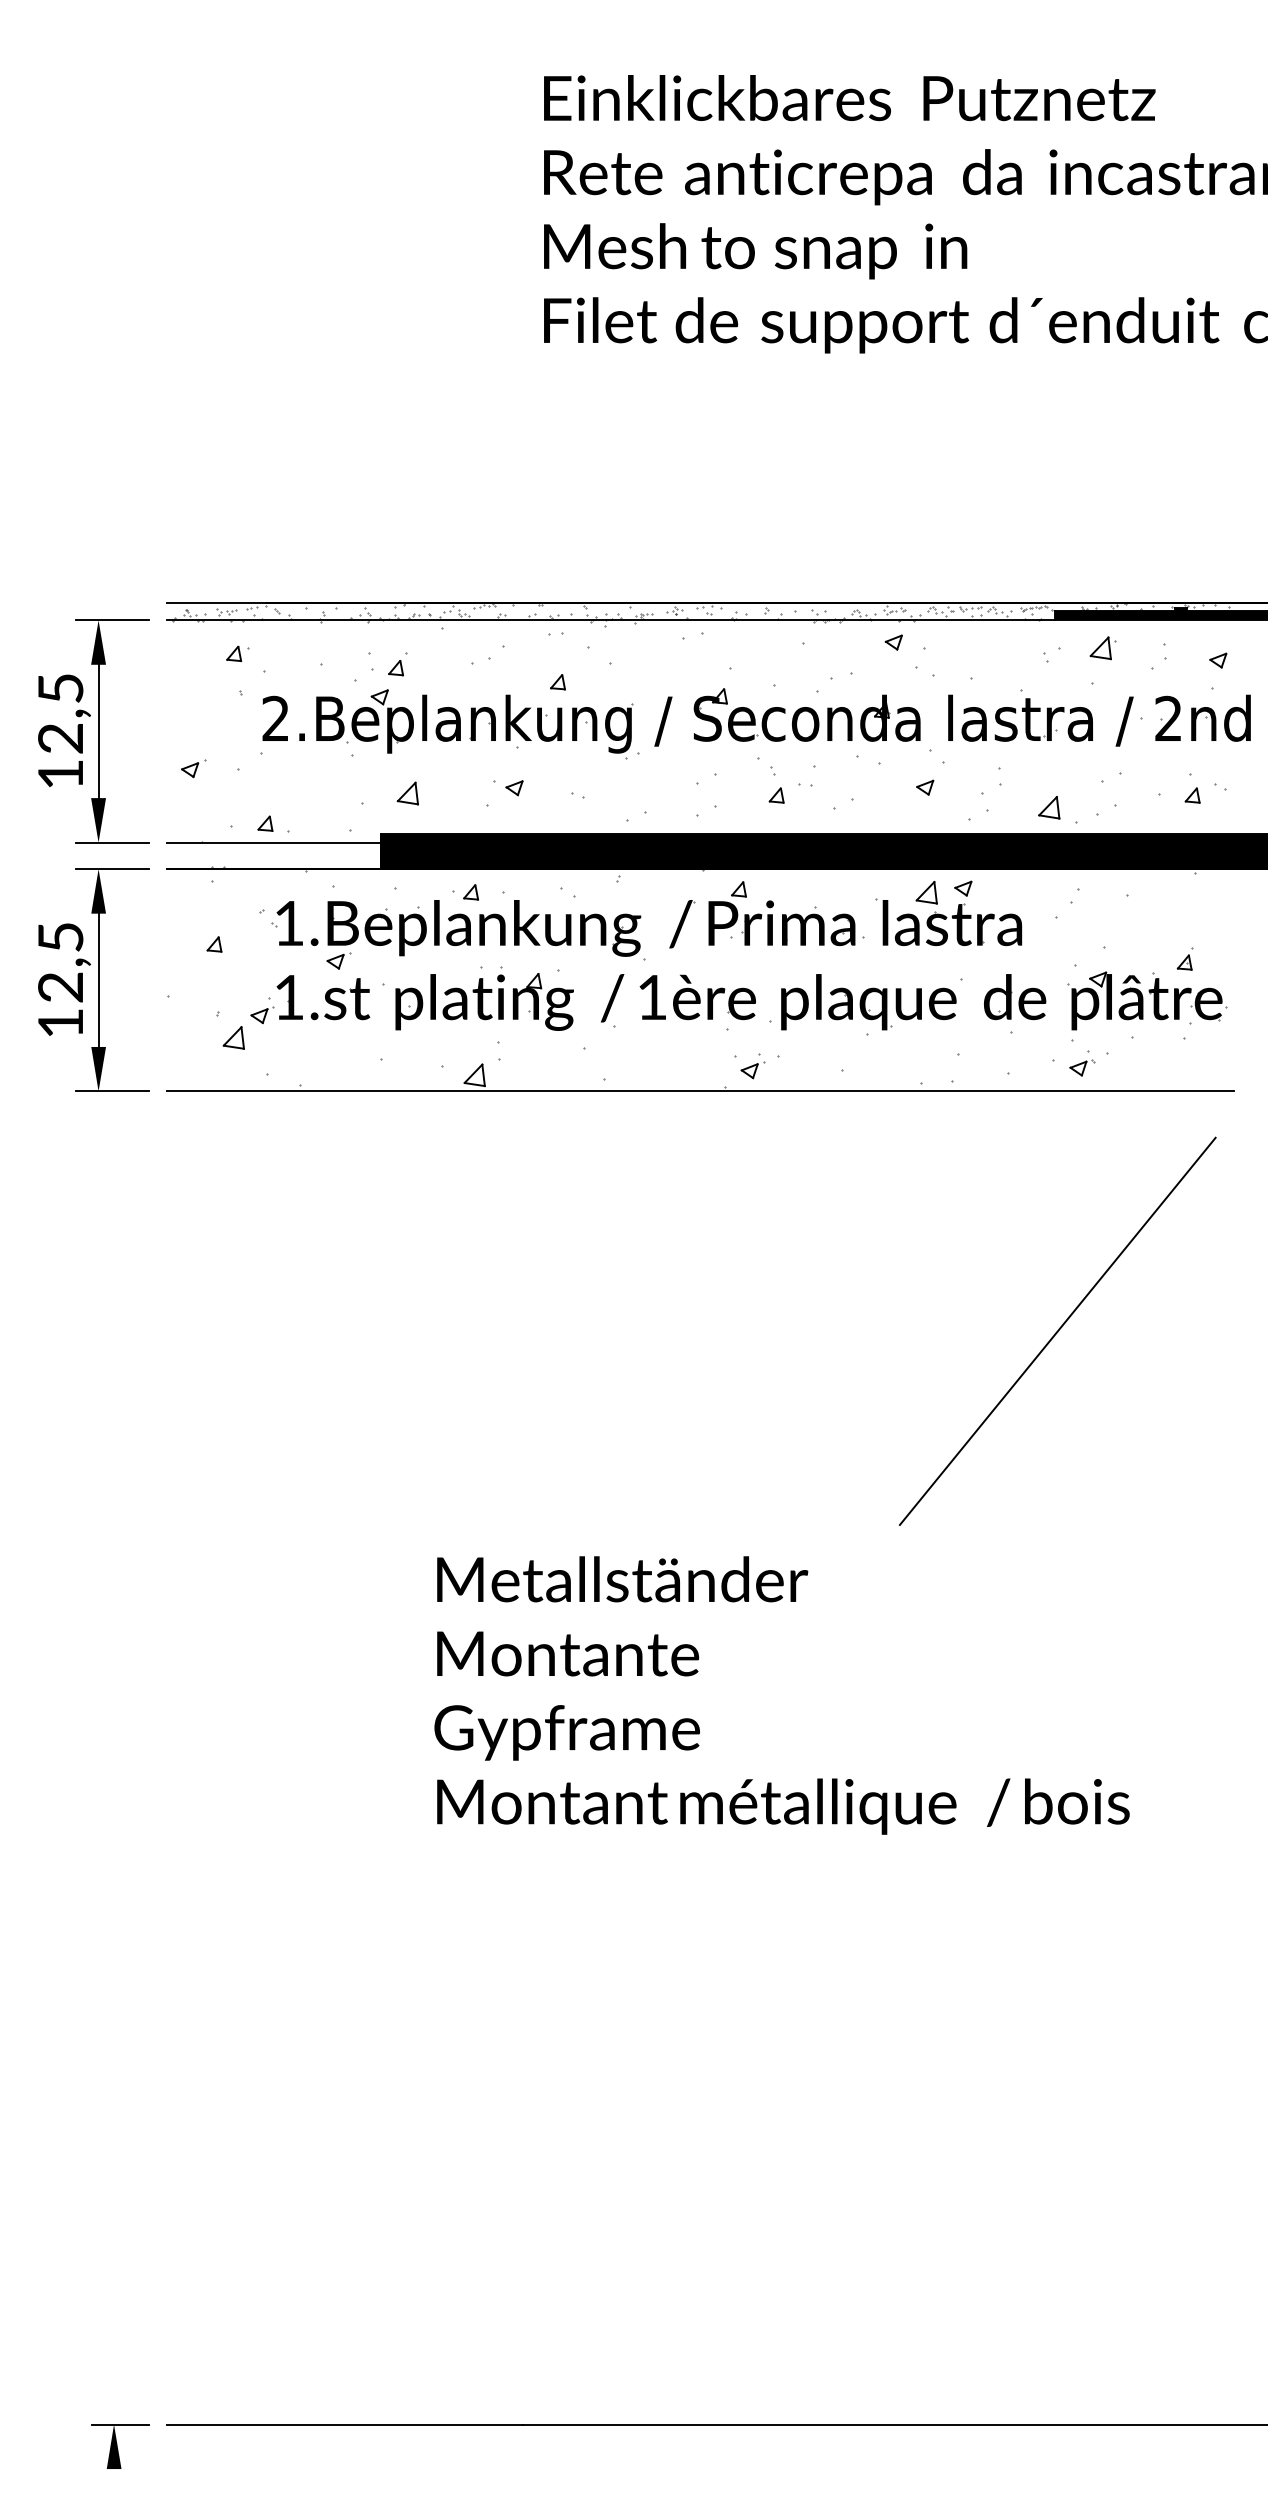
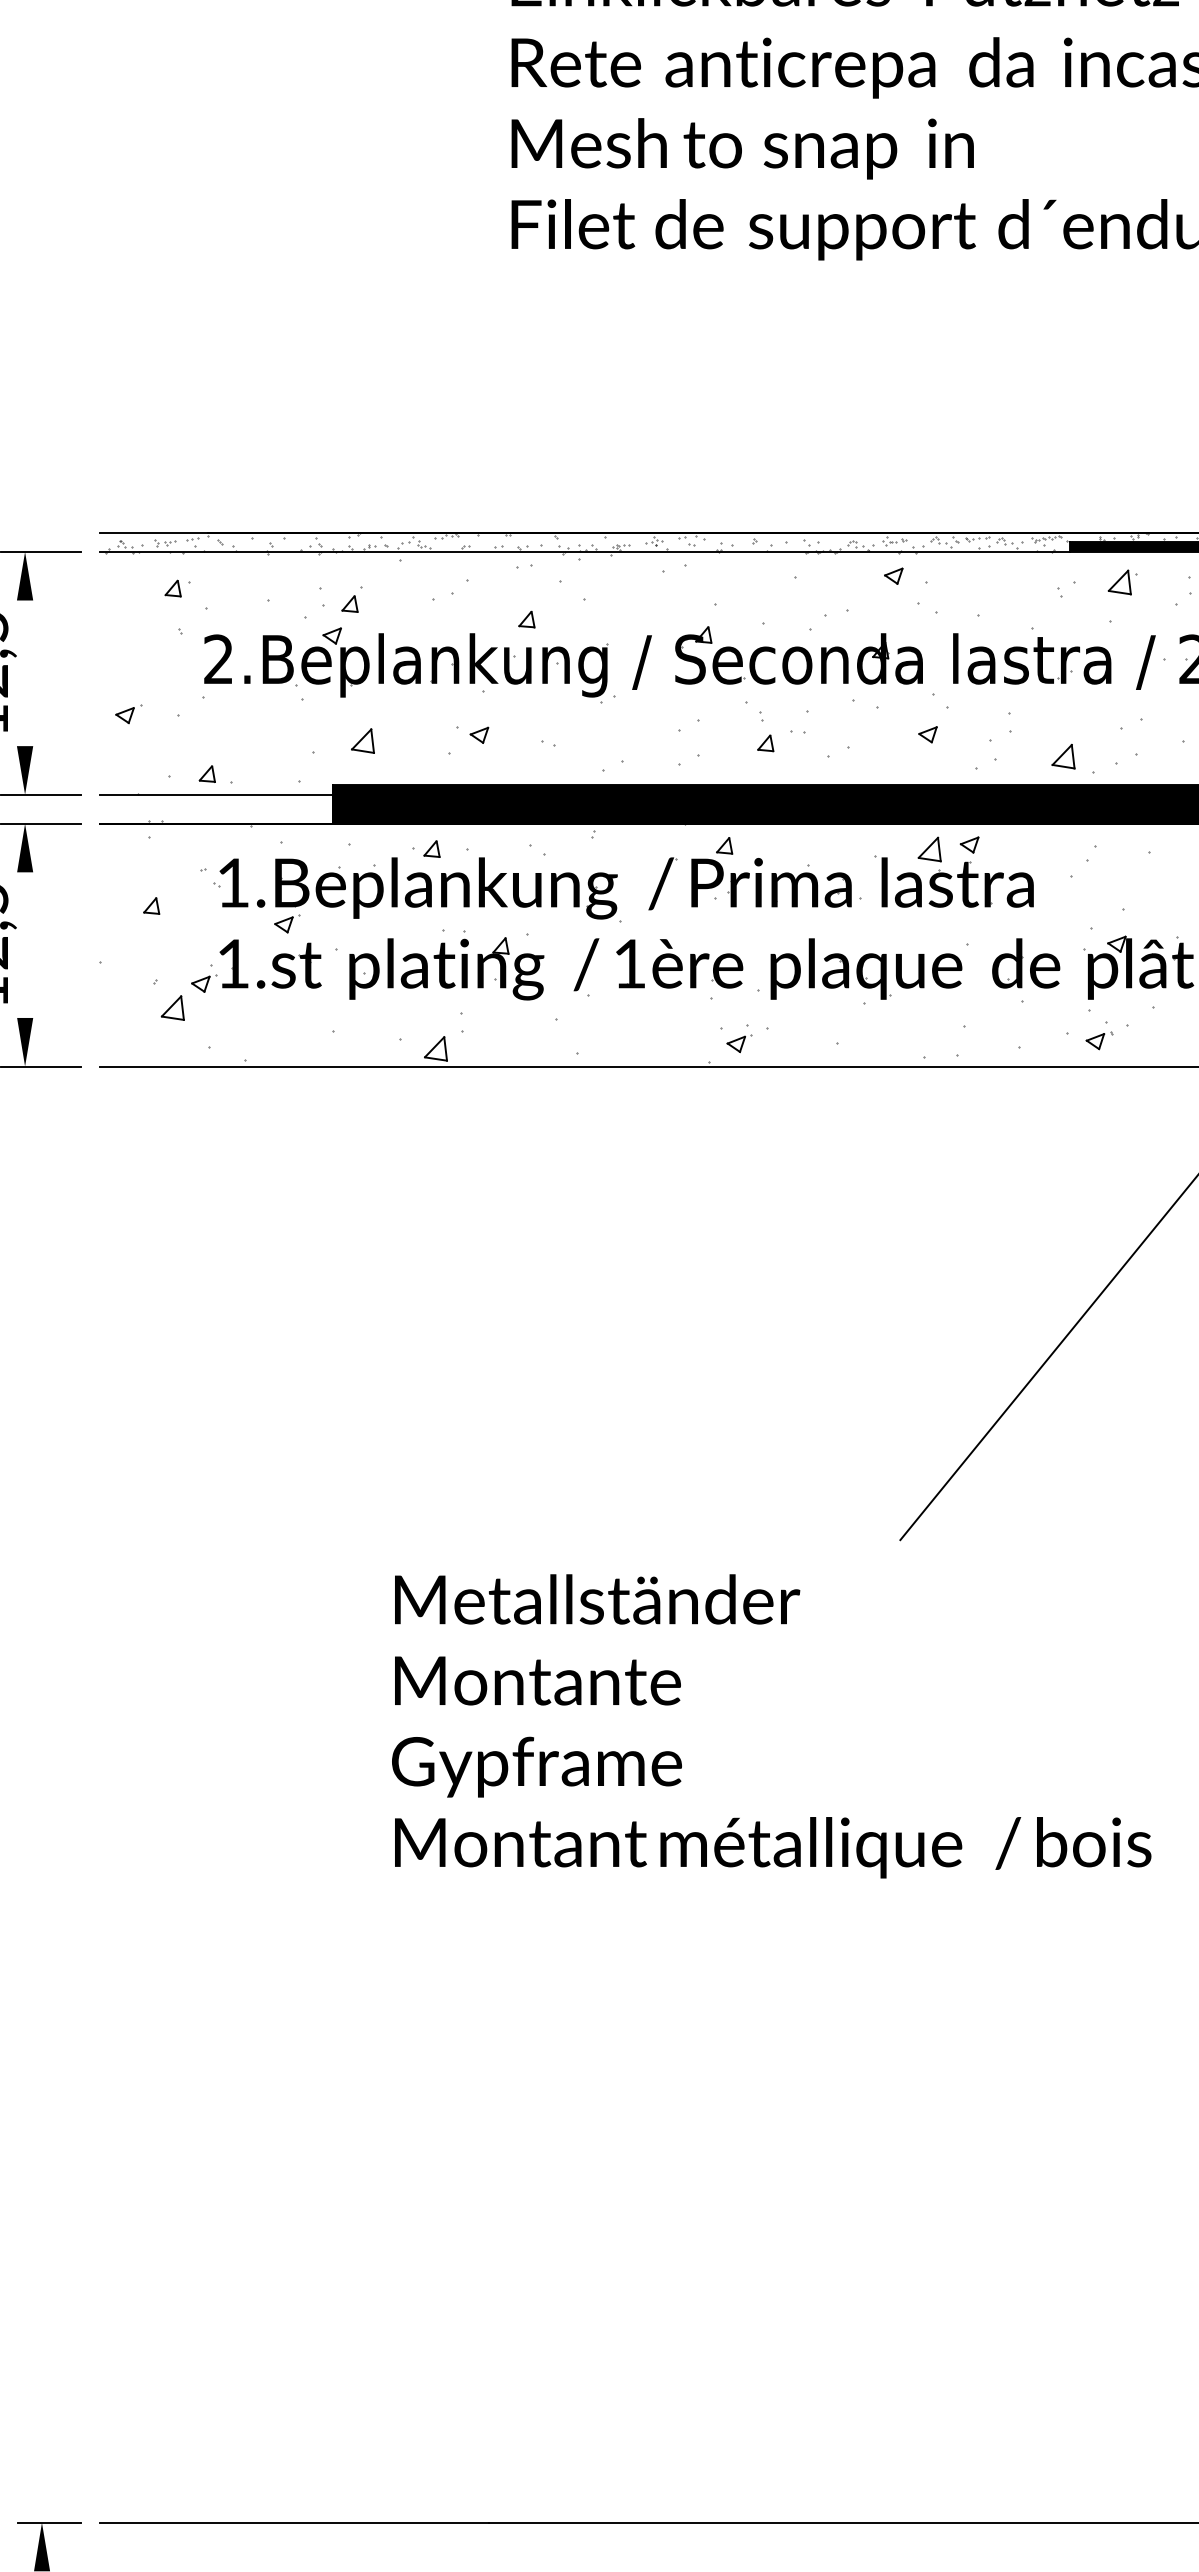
line: (98, 731) -> (24, 673), removed
line: (98, 979) -> (24, 944), removed

